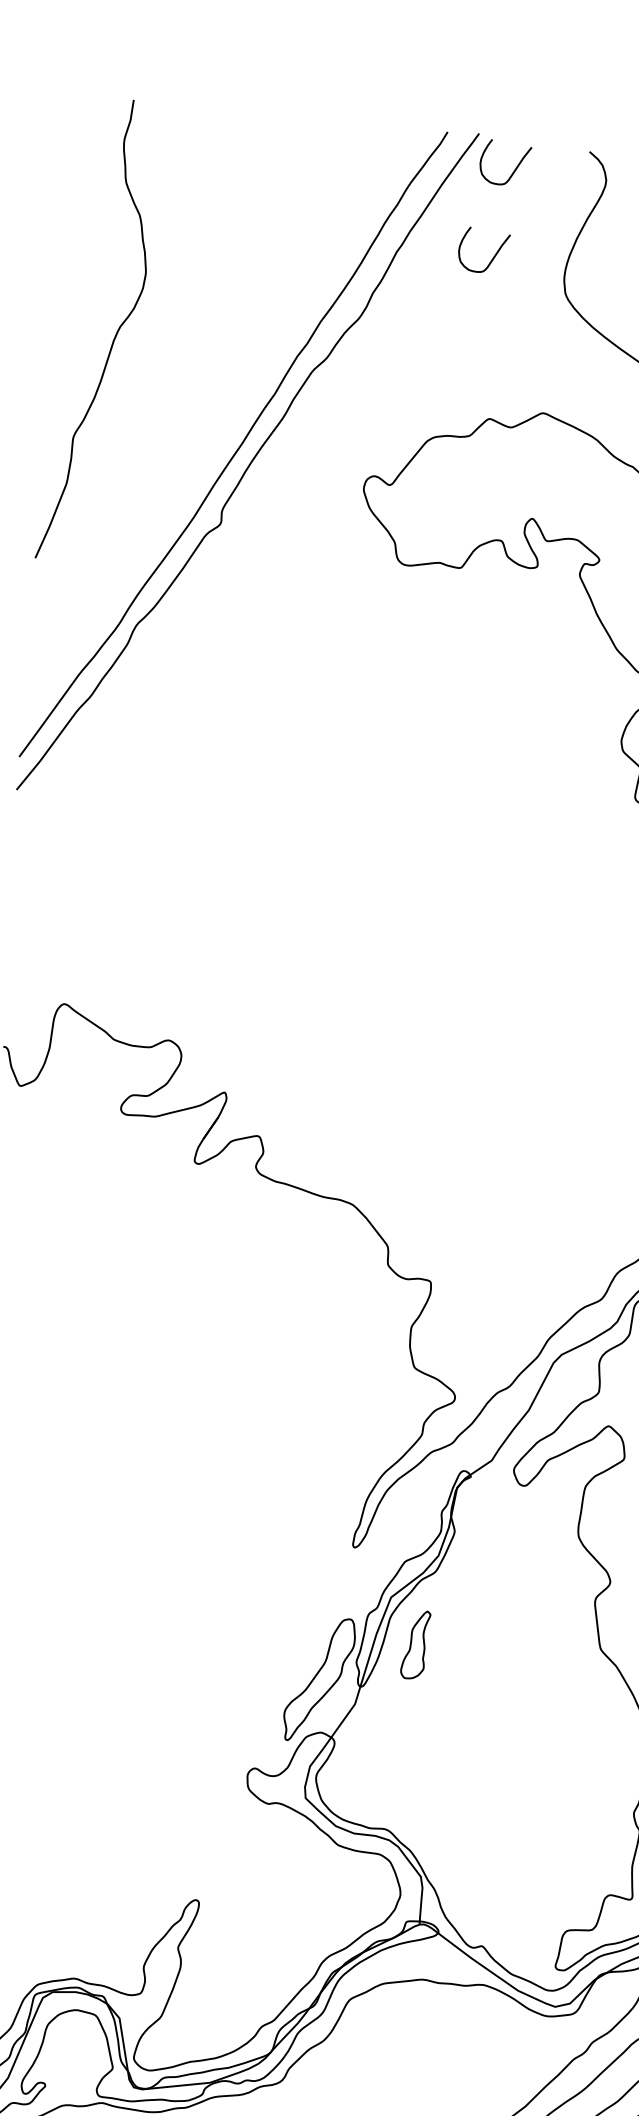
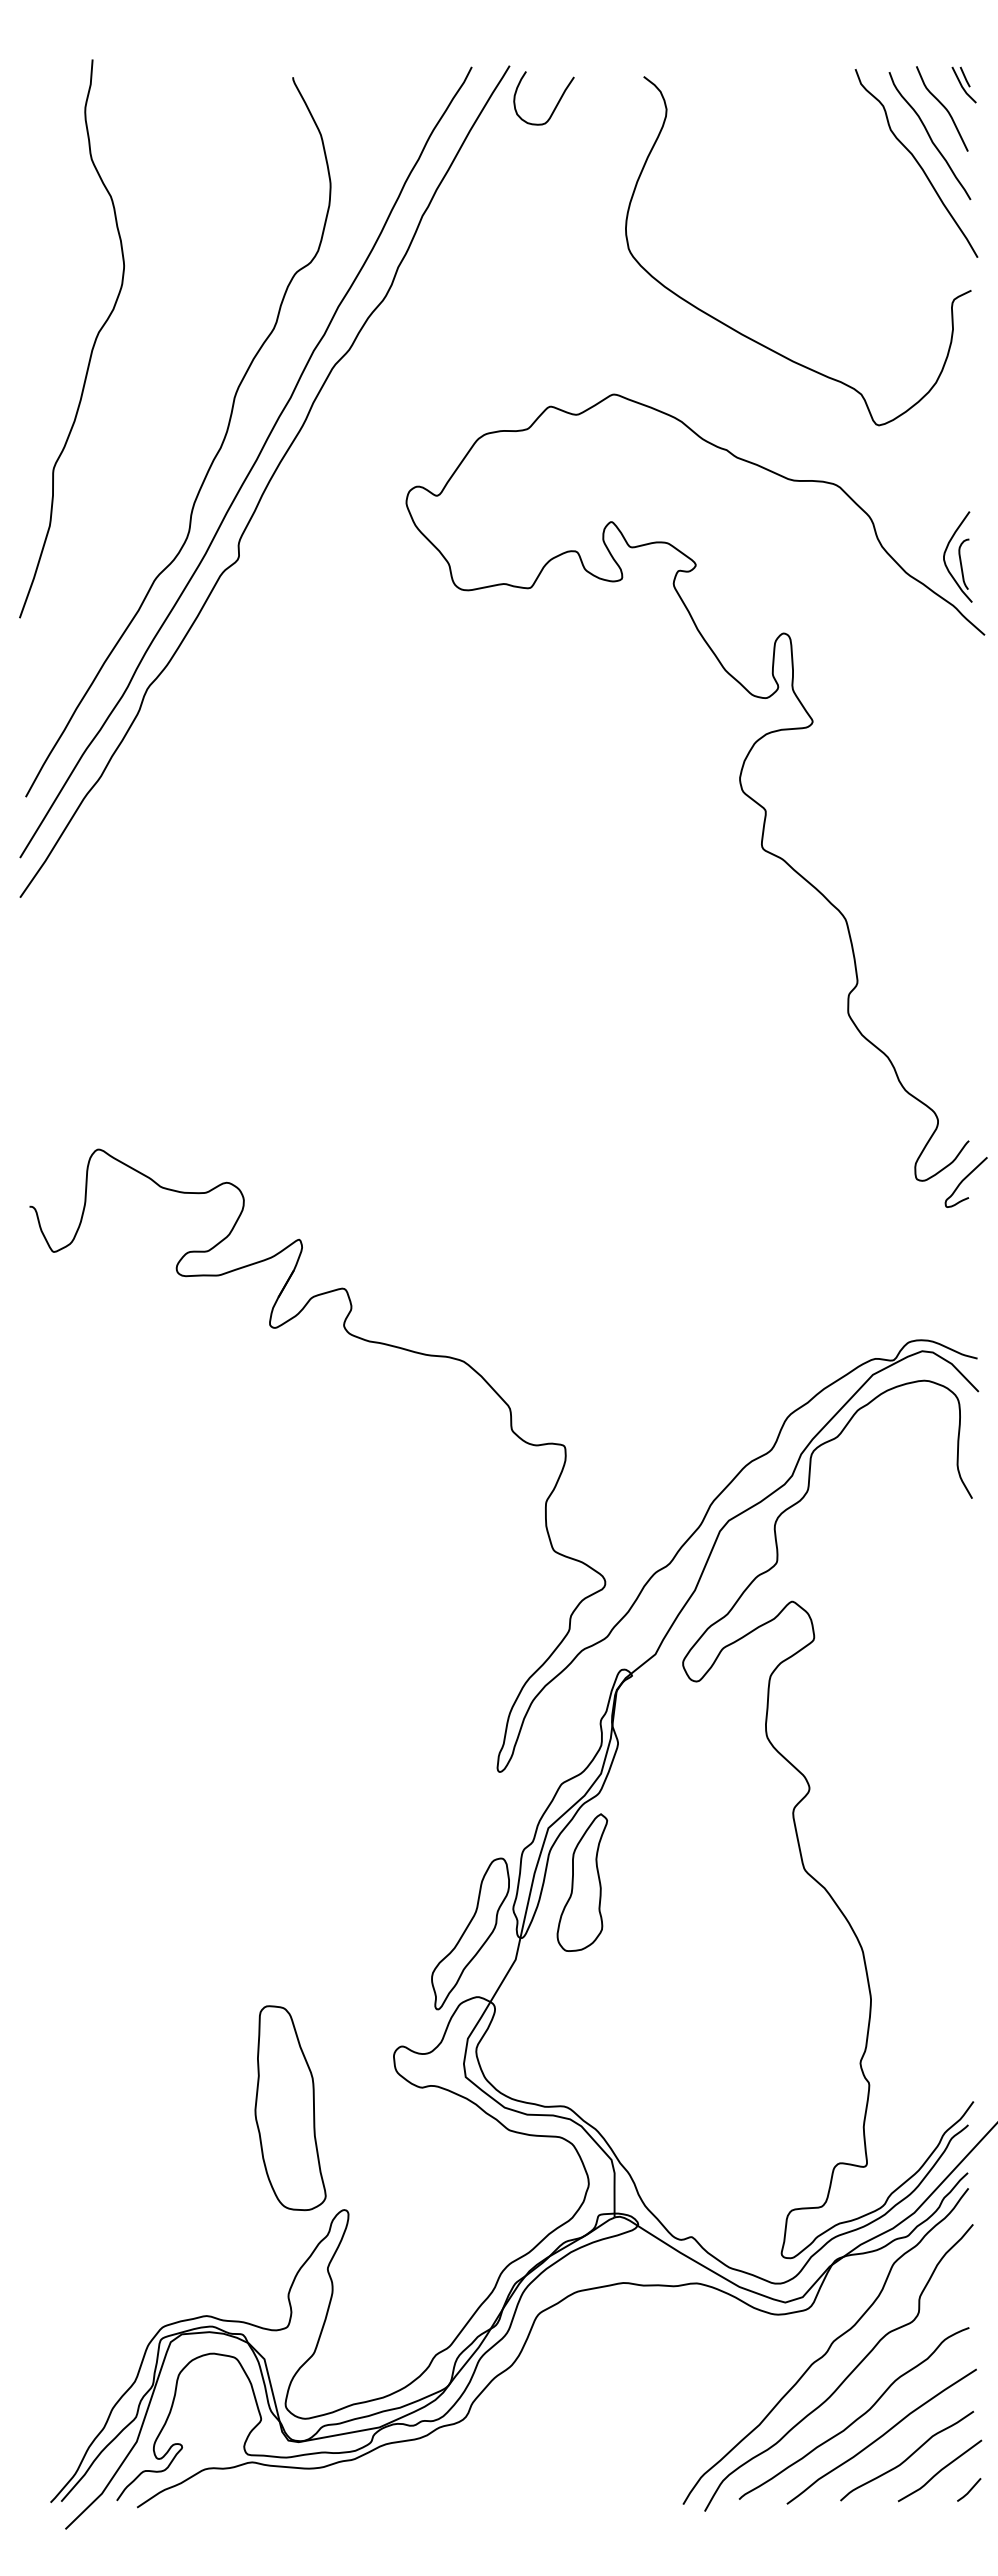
curve: (493, 257) -> (538, 212), removed
curve: (207, 437) -> (214, 456), added
part: (415, 1644) -> (582, 1882), size x1.67
part: (158, 1812) -> (290, 2108), added

